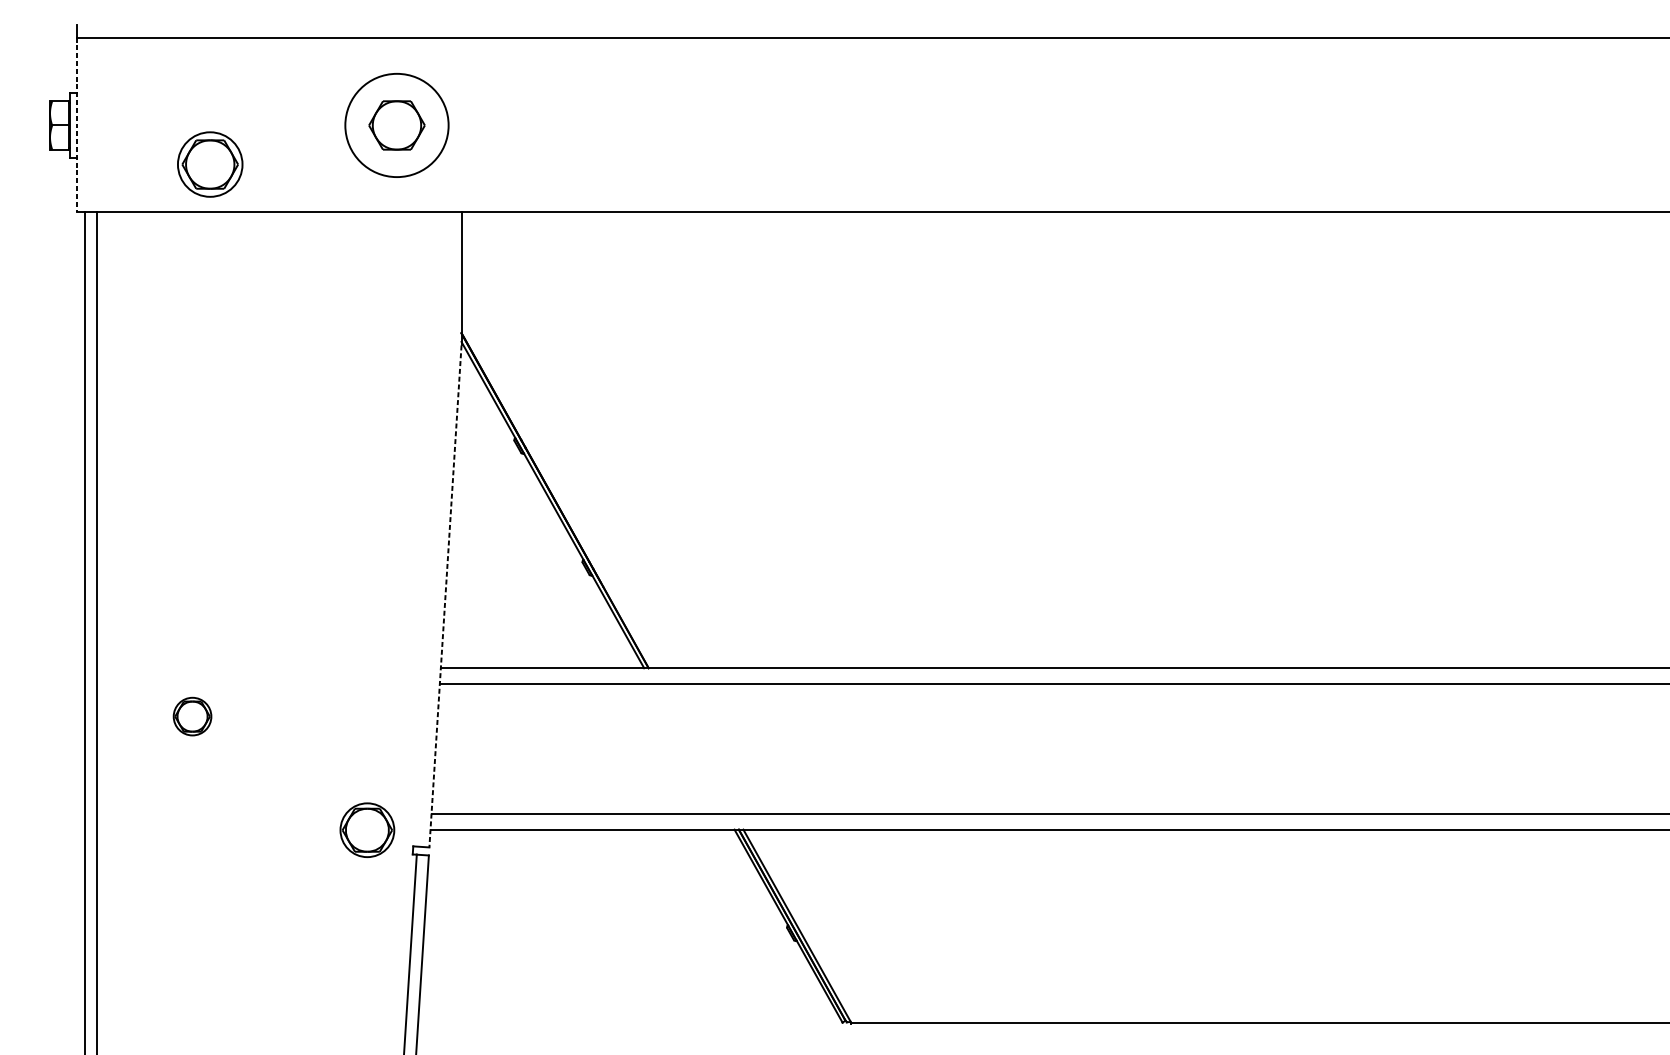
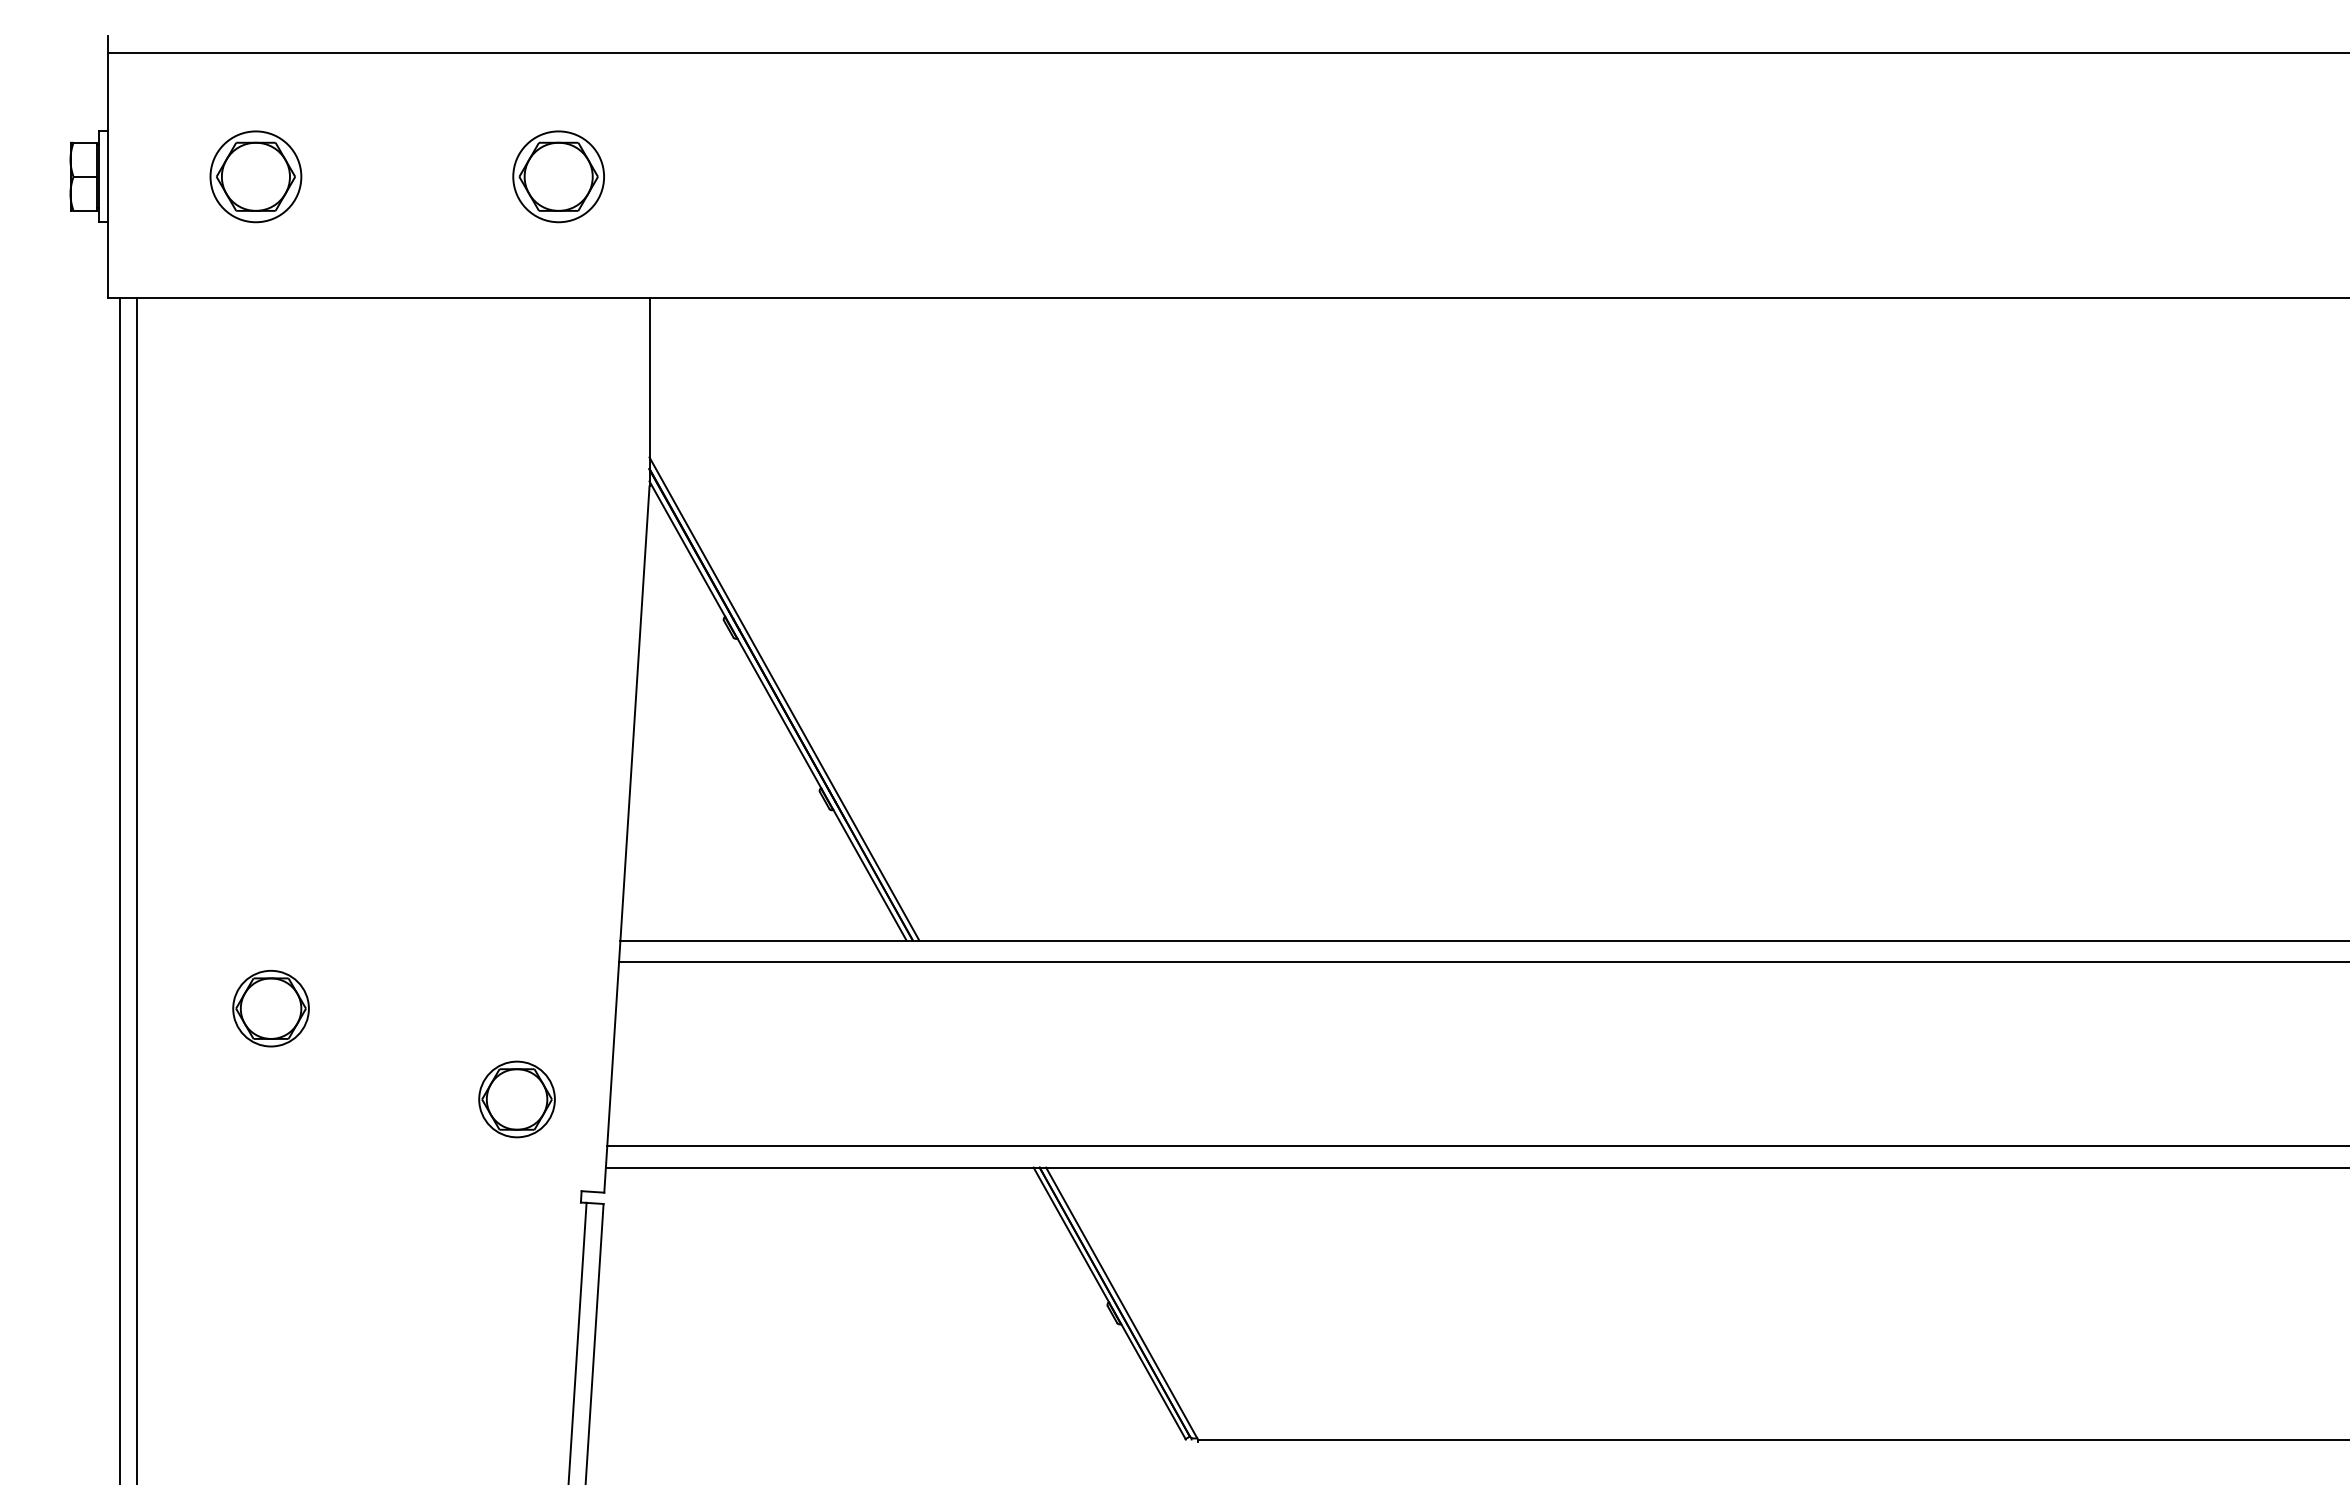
line: (77, 125) -> (108, 176), dashed -> solid
circle: (396, 125) -> (558, 176), size x0.62
part: (209, 164) -> (255, 176), moved
line: (557, 496) -> (784, 698), added
line: (445, 596) -> (626, 839), dashed -> solid
part: (192, 716) -> (270, 1008), size x1.43
part: (367, 830) -> (516, 1099), moved

